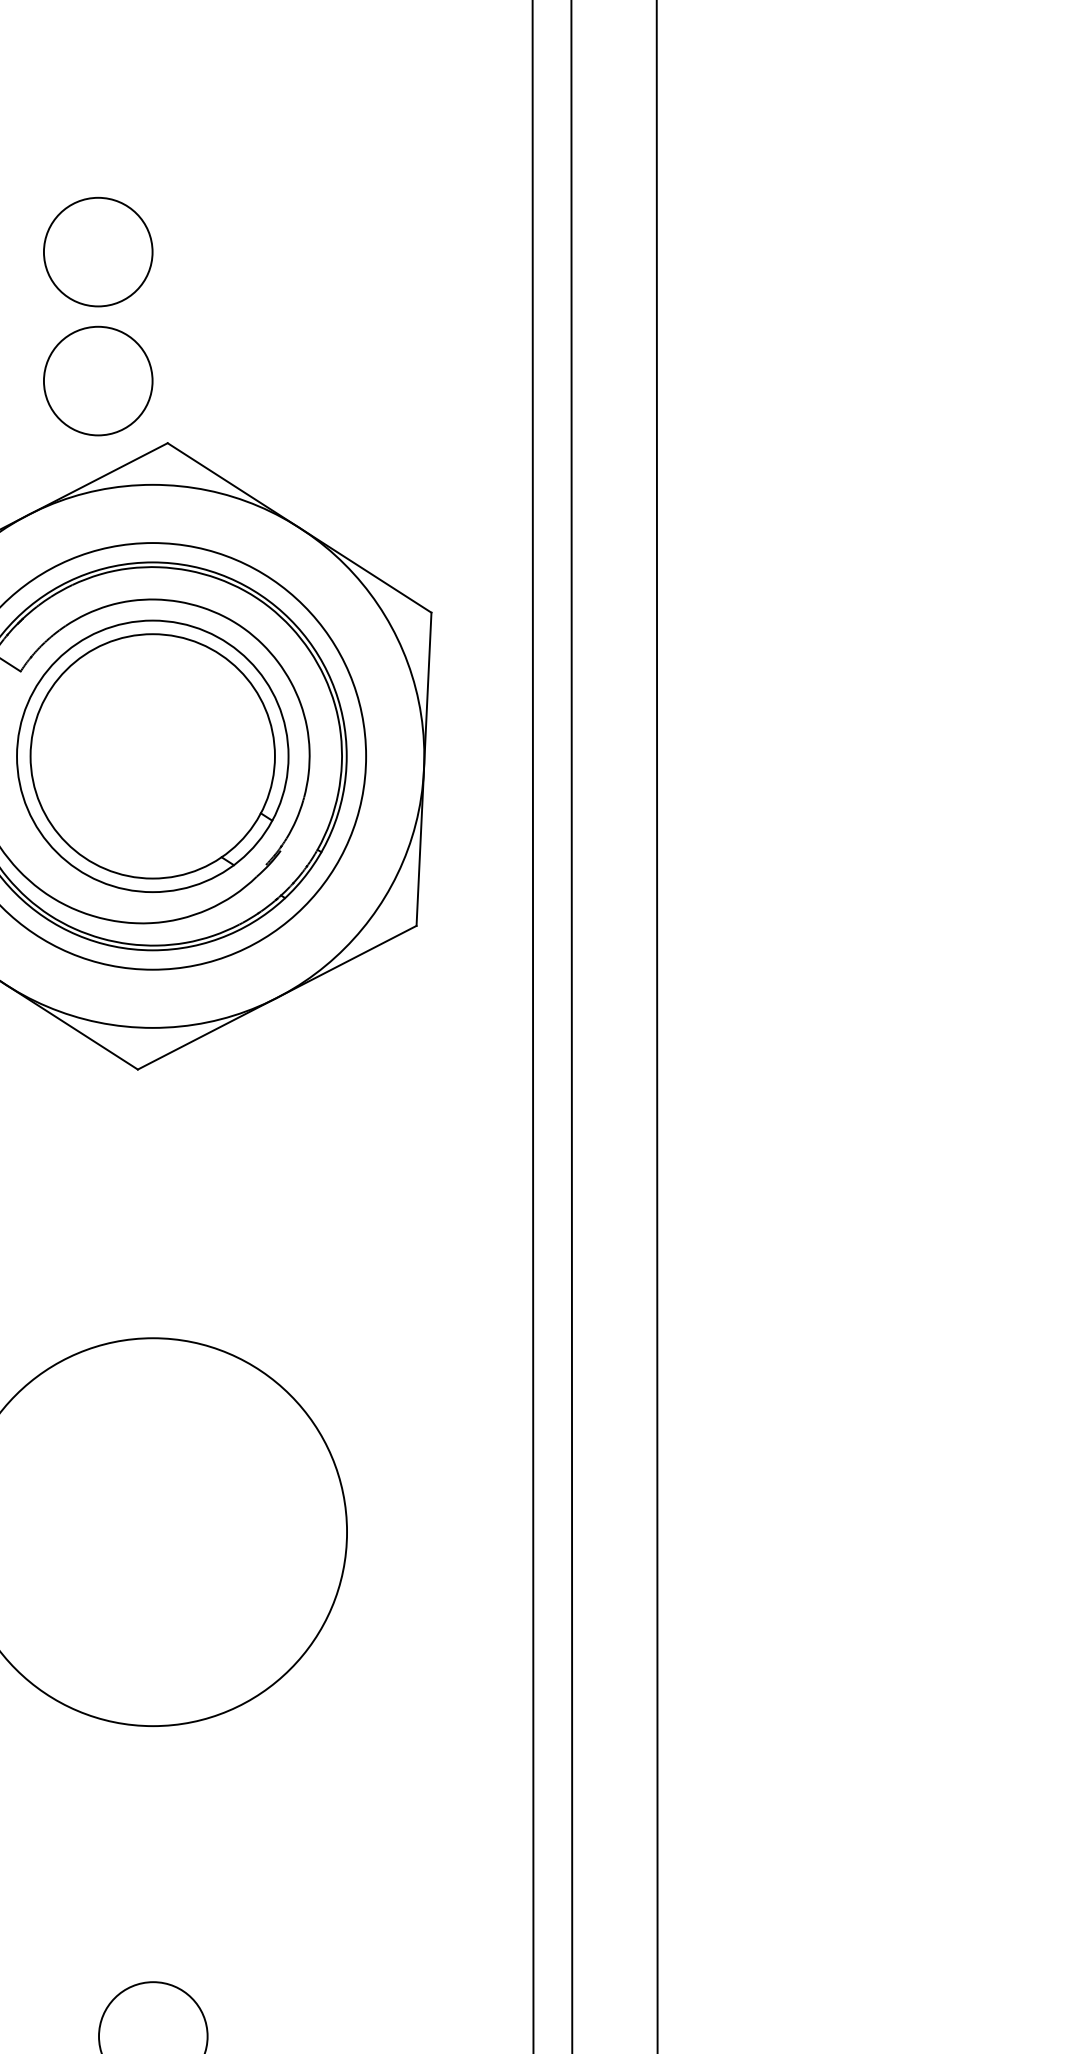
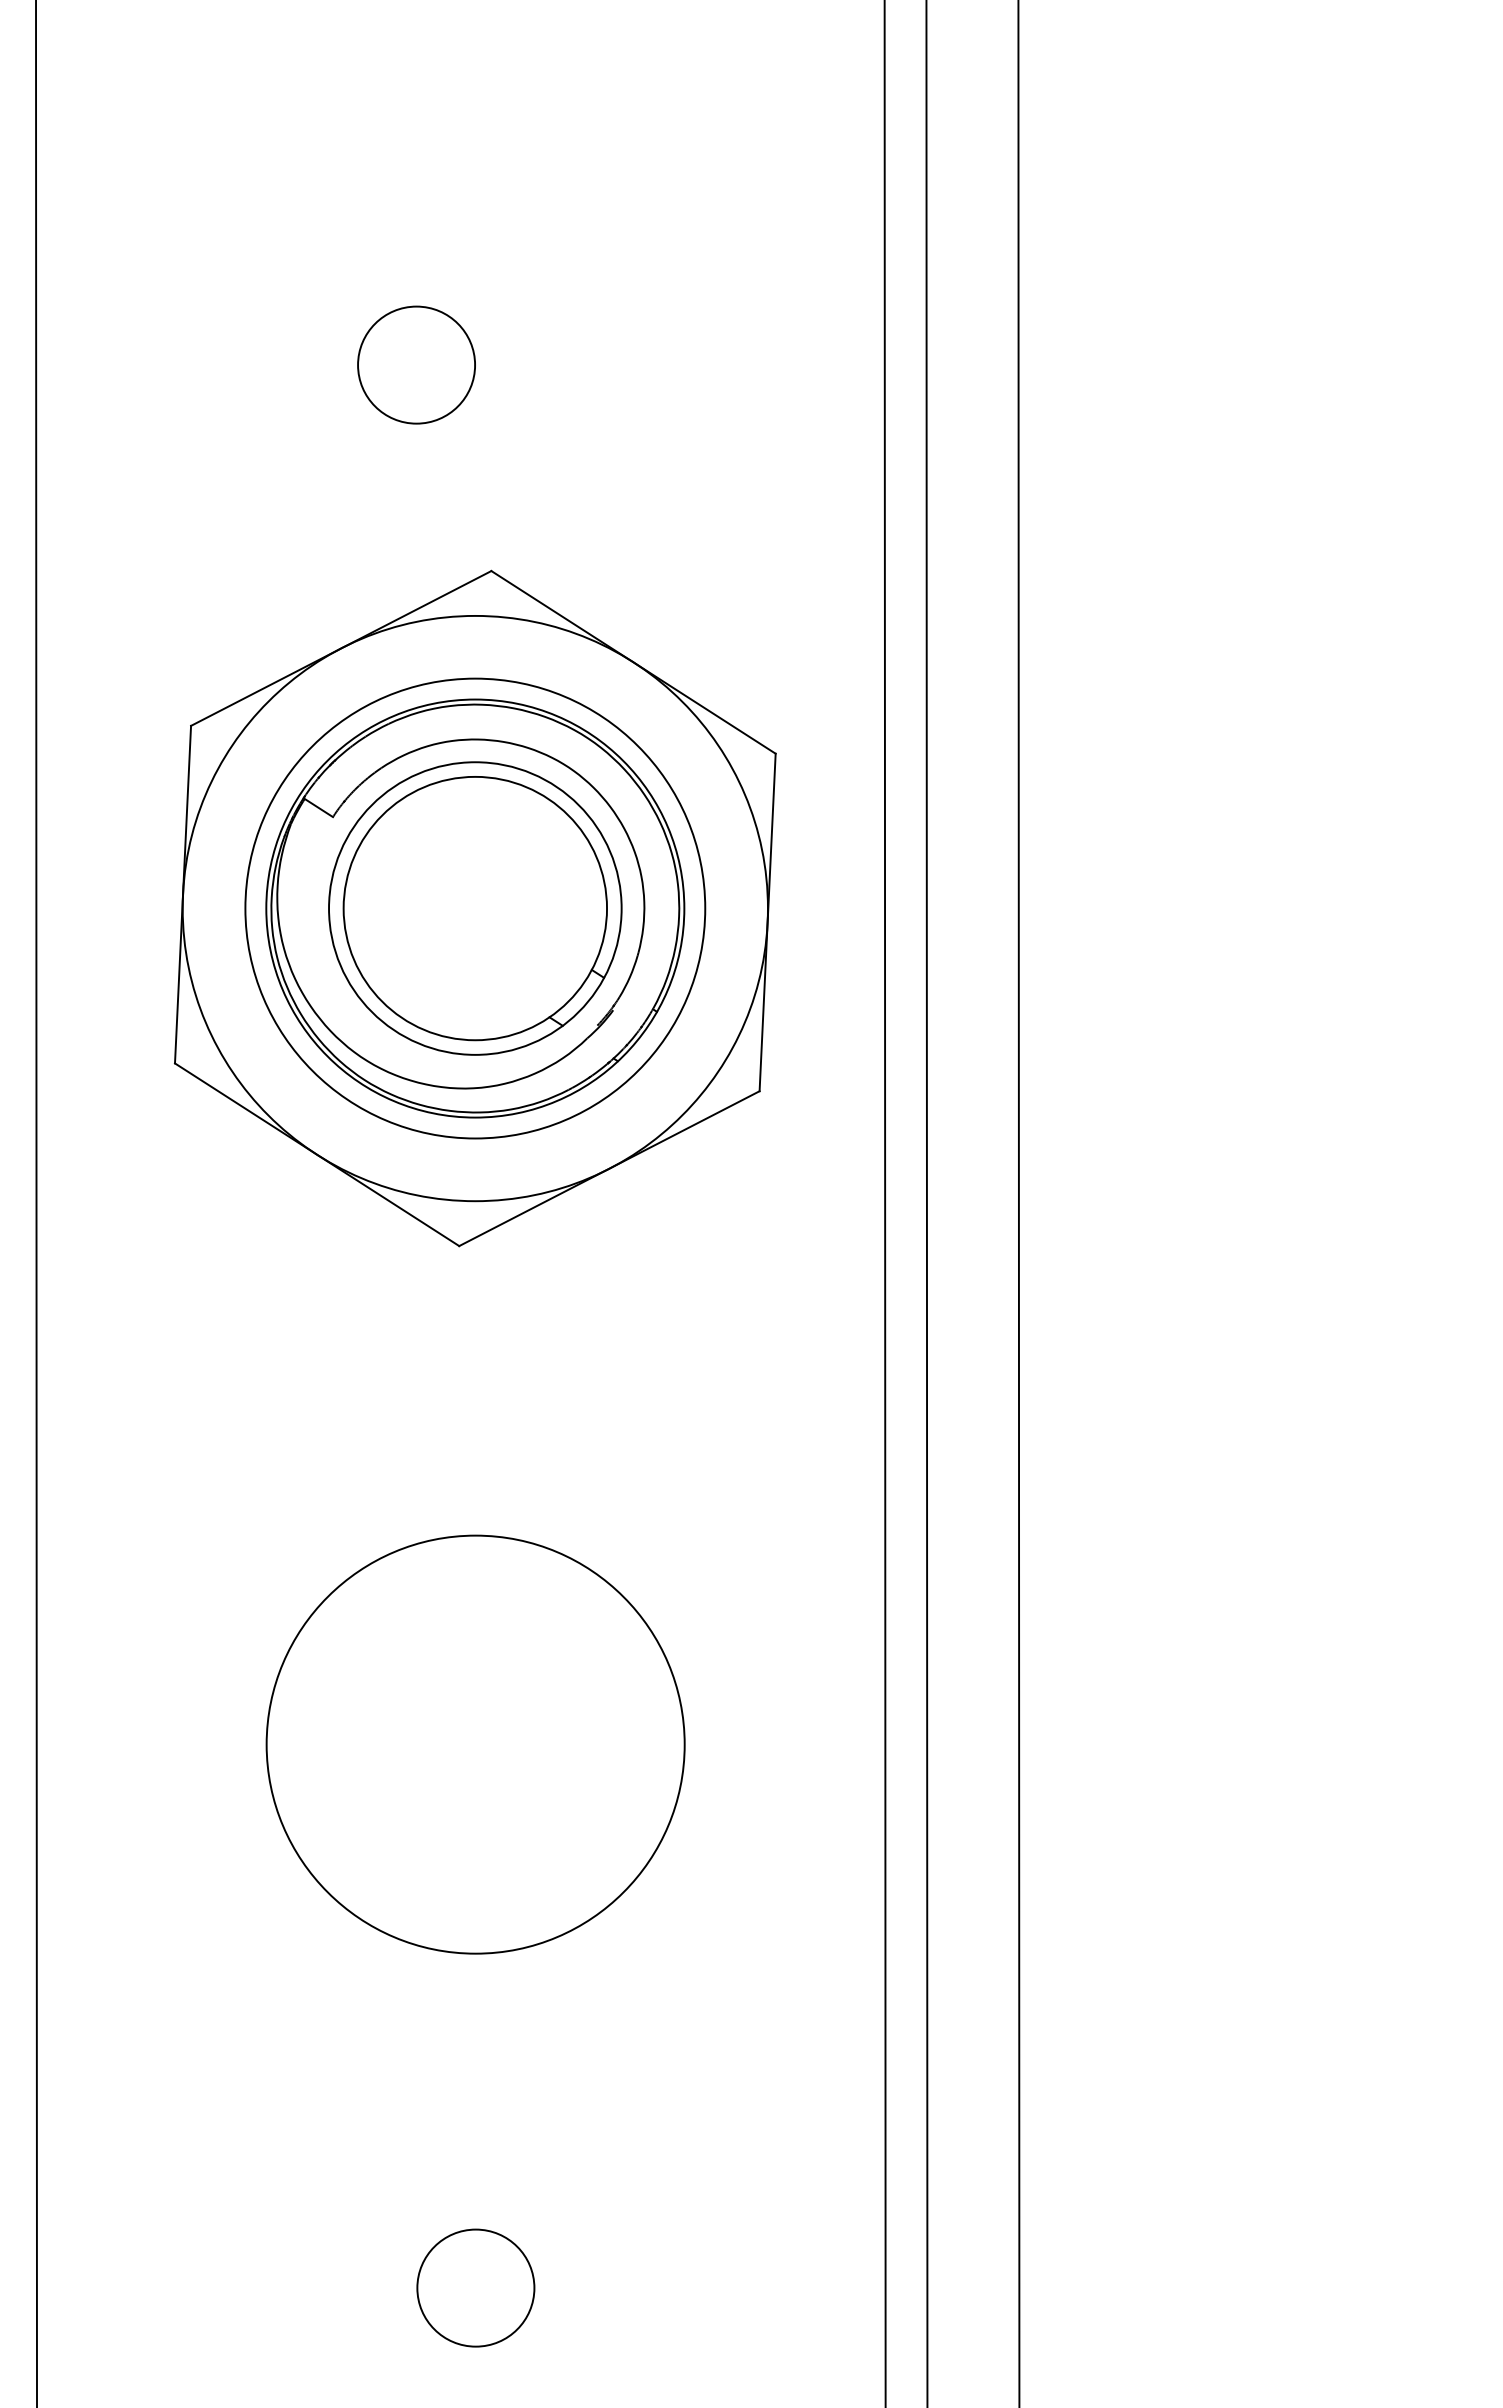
circle: (98, 380) -> (416, 503), removed

